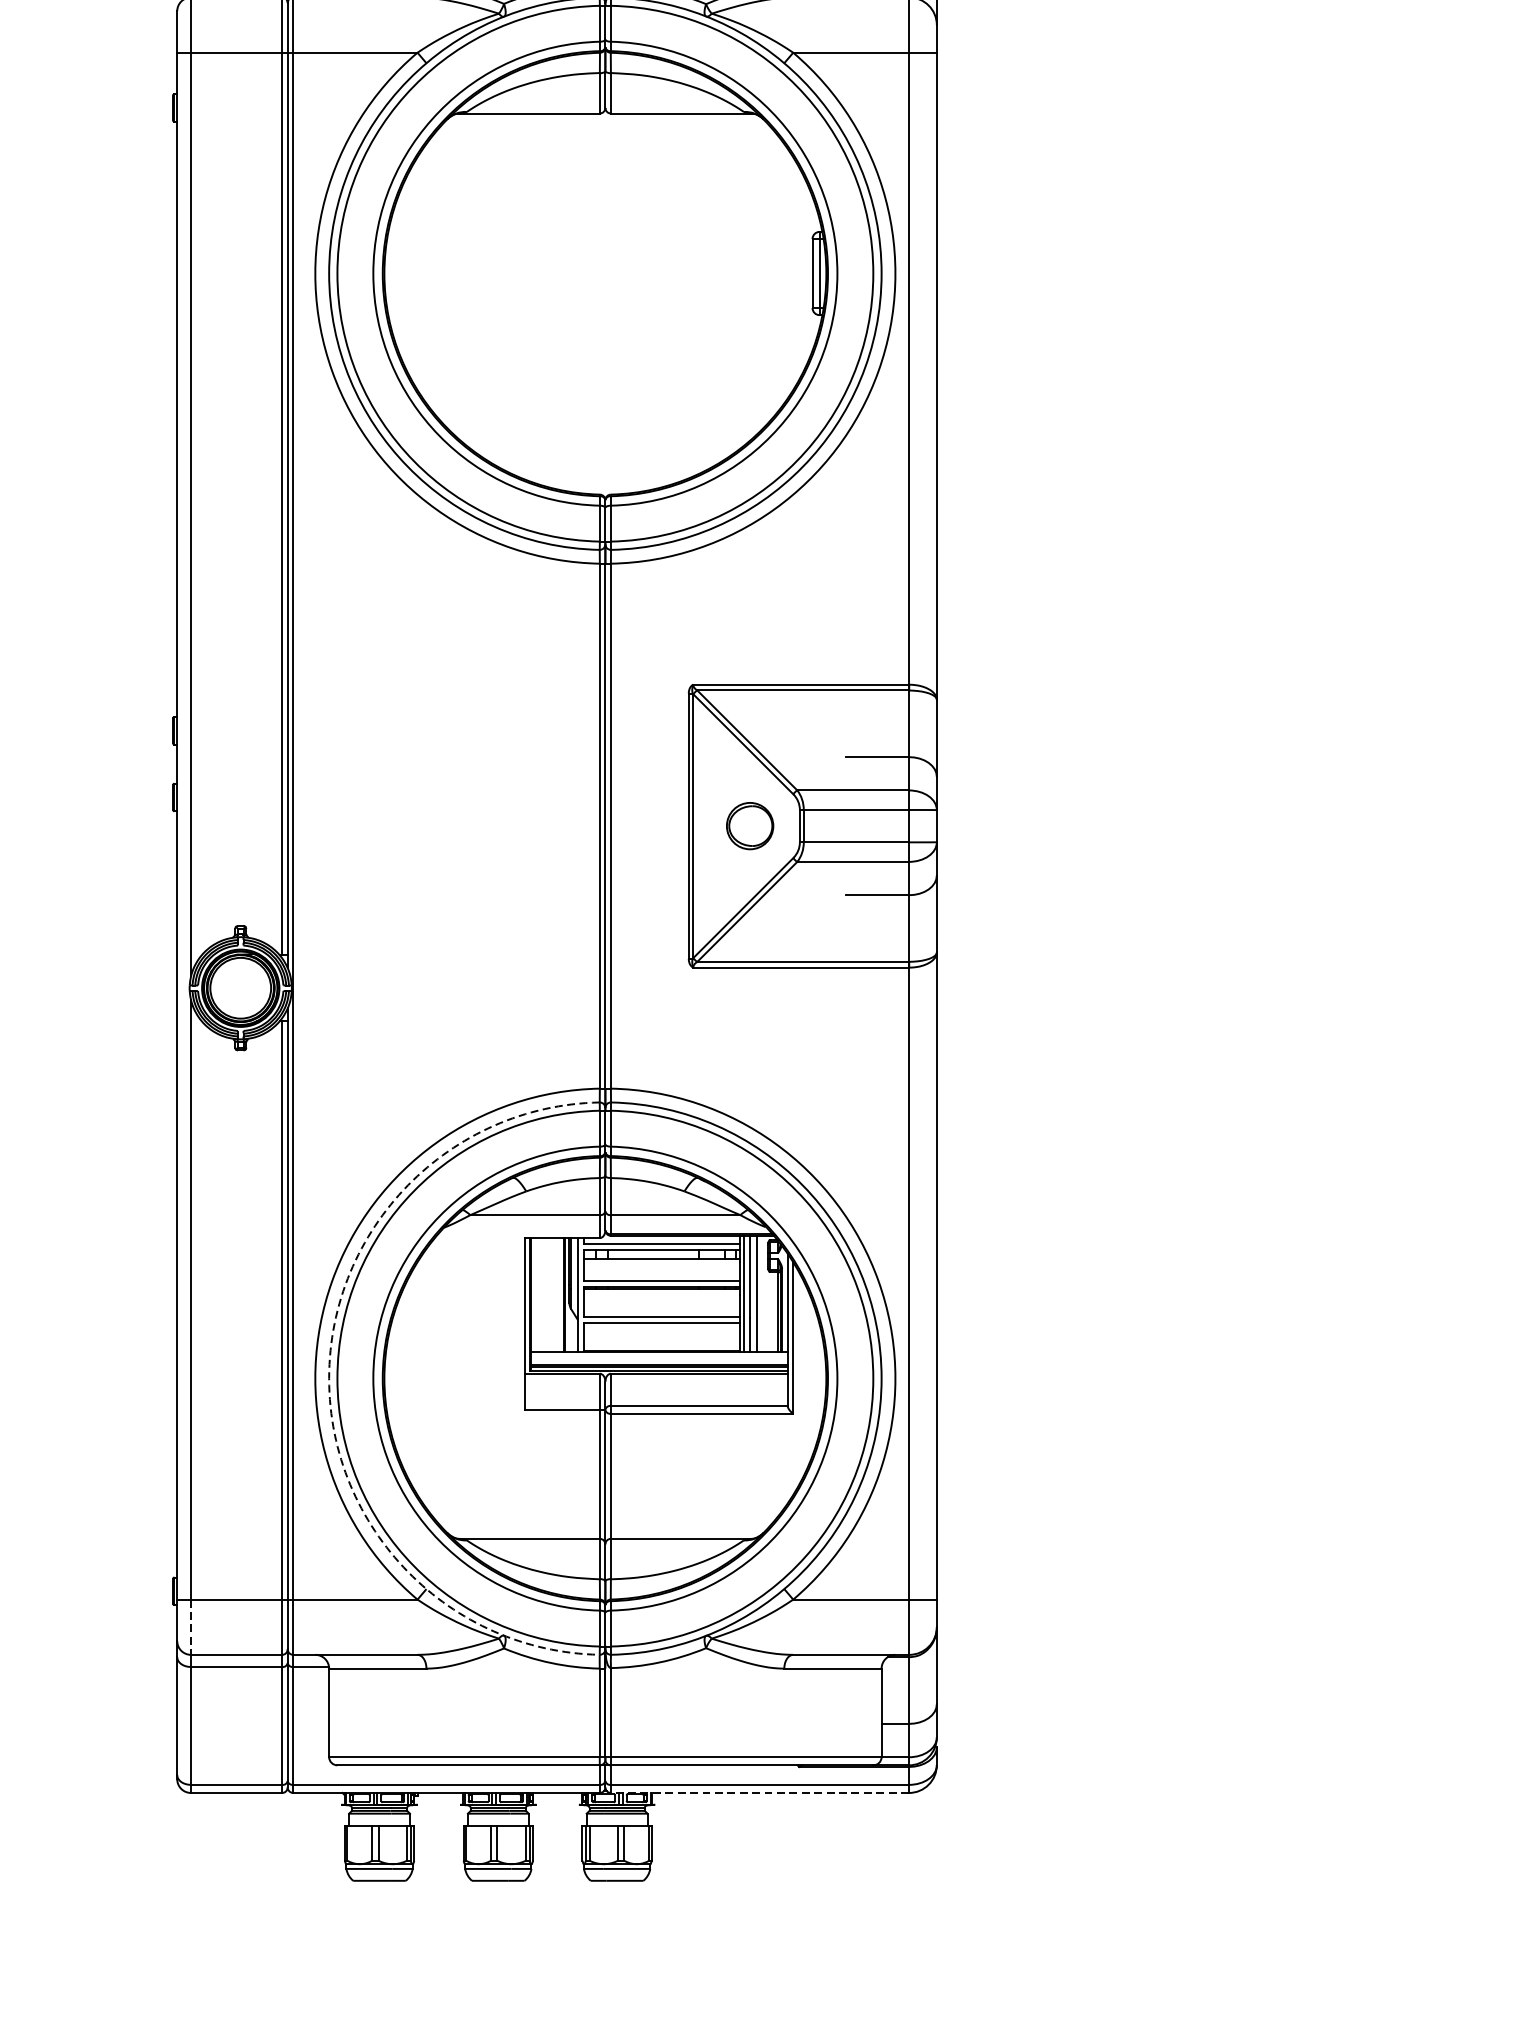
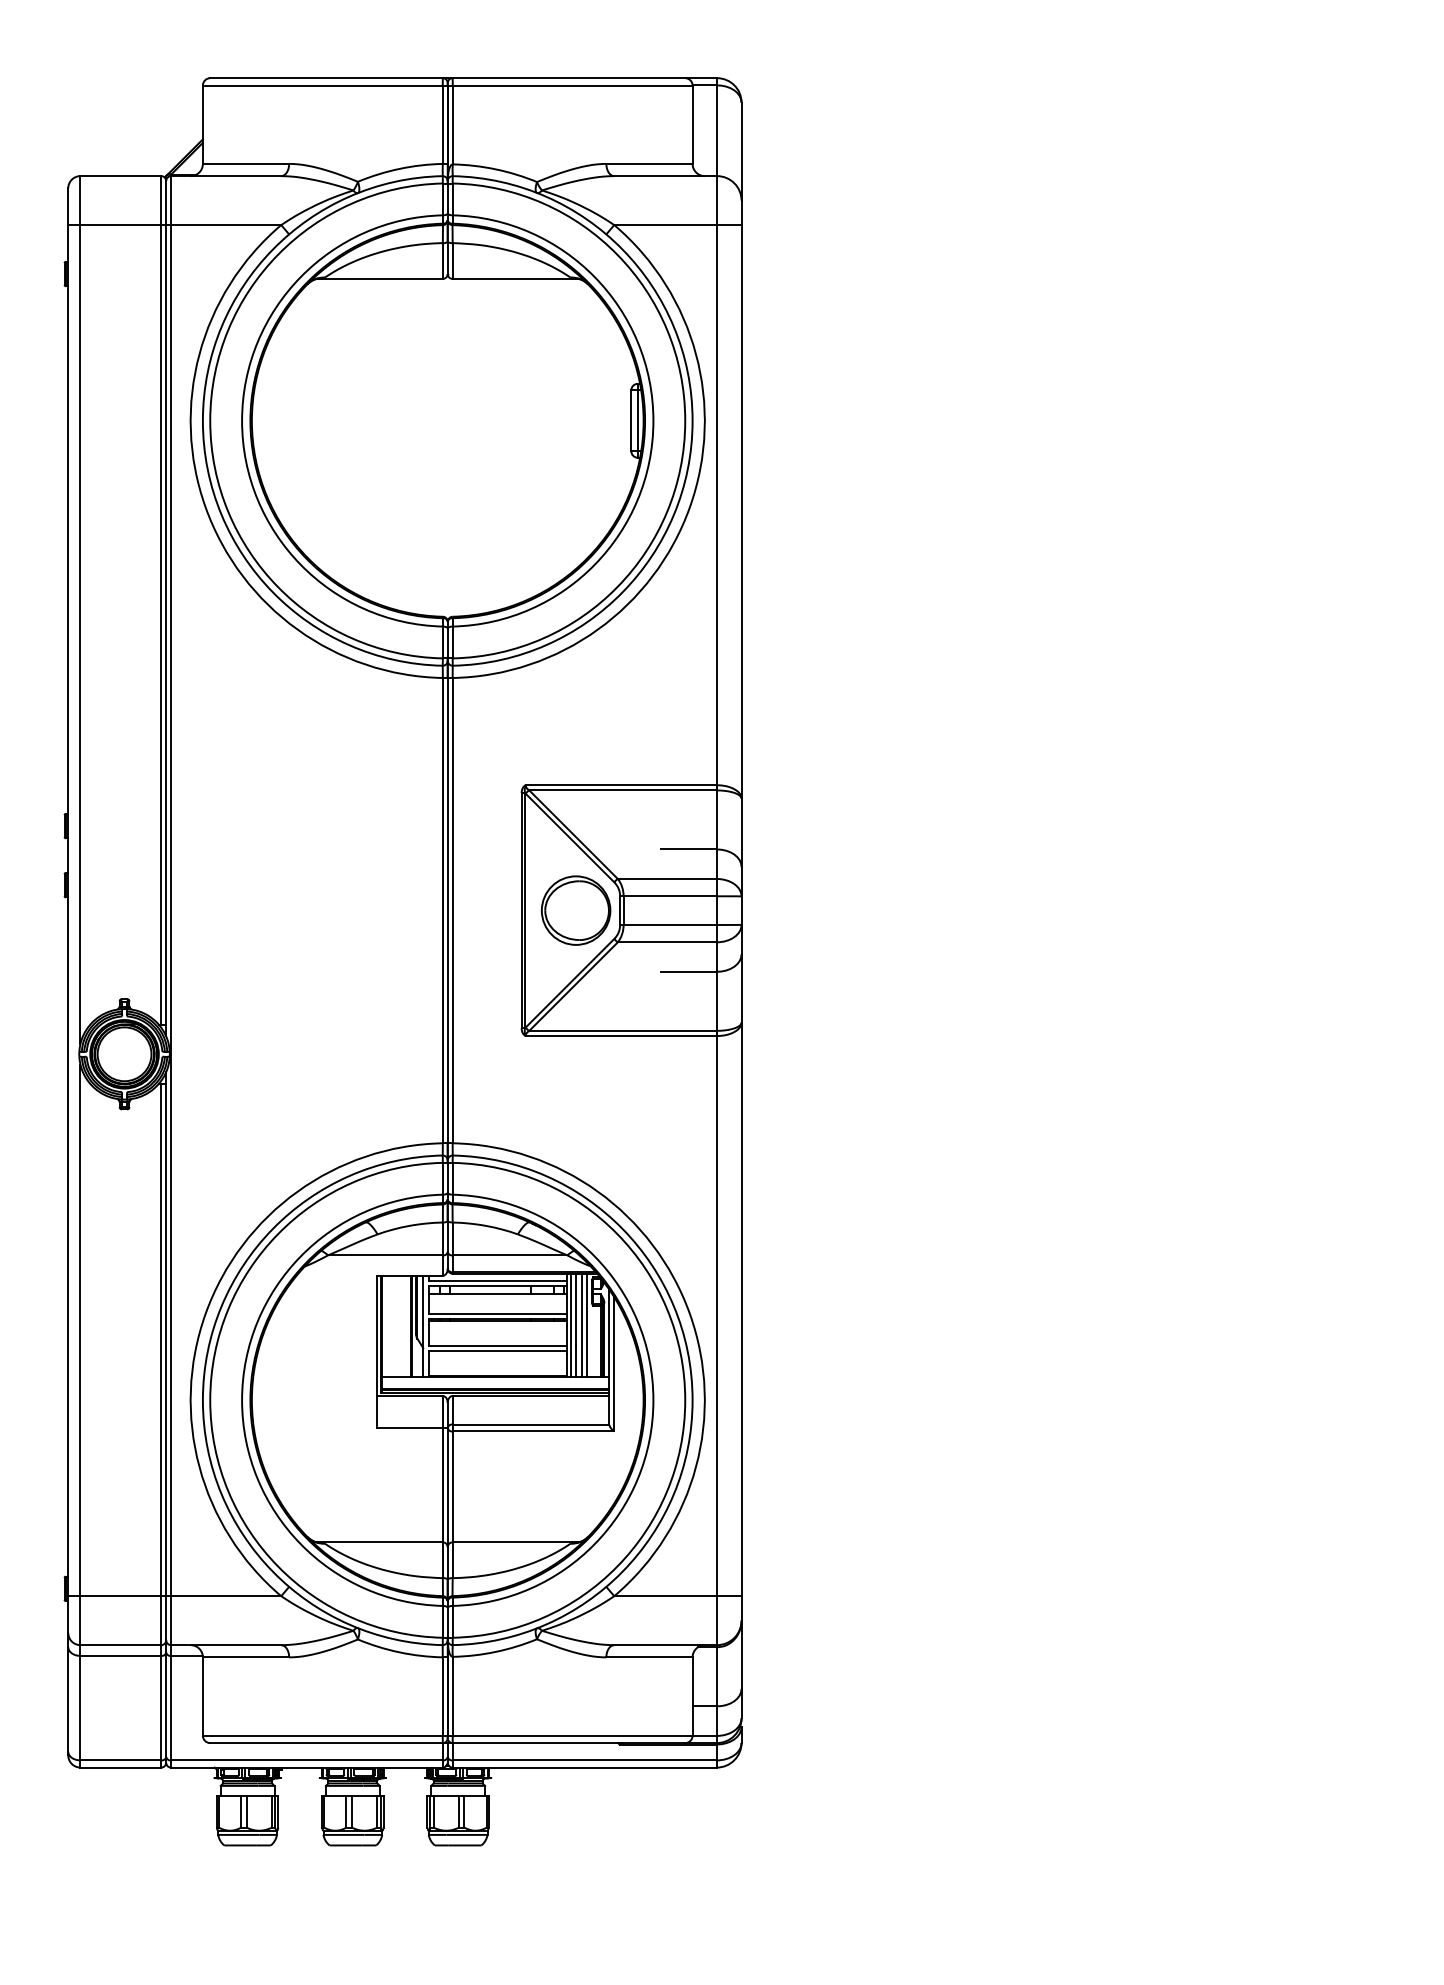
part: (749, 826) -> (575, 910), size x1.67
line: (763, 1293) -> (587, 1324), added
arc: (328, 1378) -> (202, 1400), dashed -> solid
line: (191, 1628) -> (80, 1621), dashed -> solid
line: (759, 1792) -> (584, 1767), dashed -> solid

